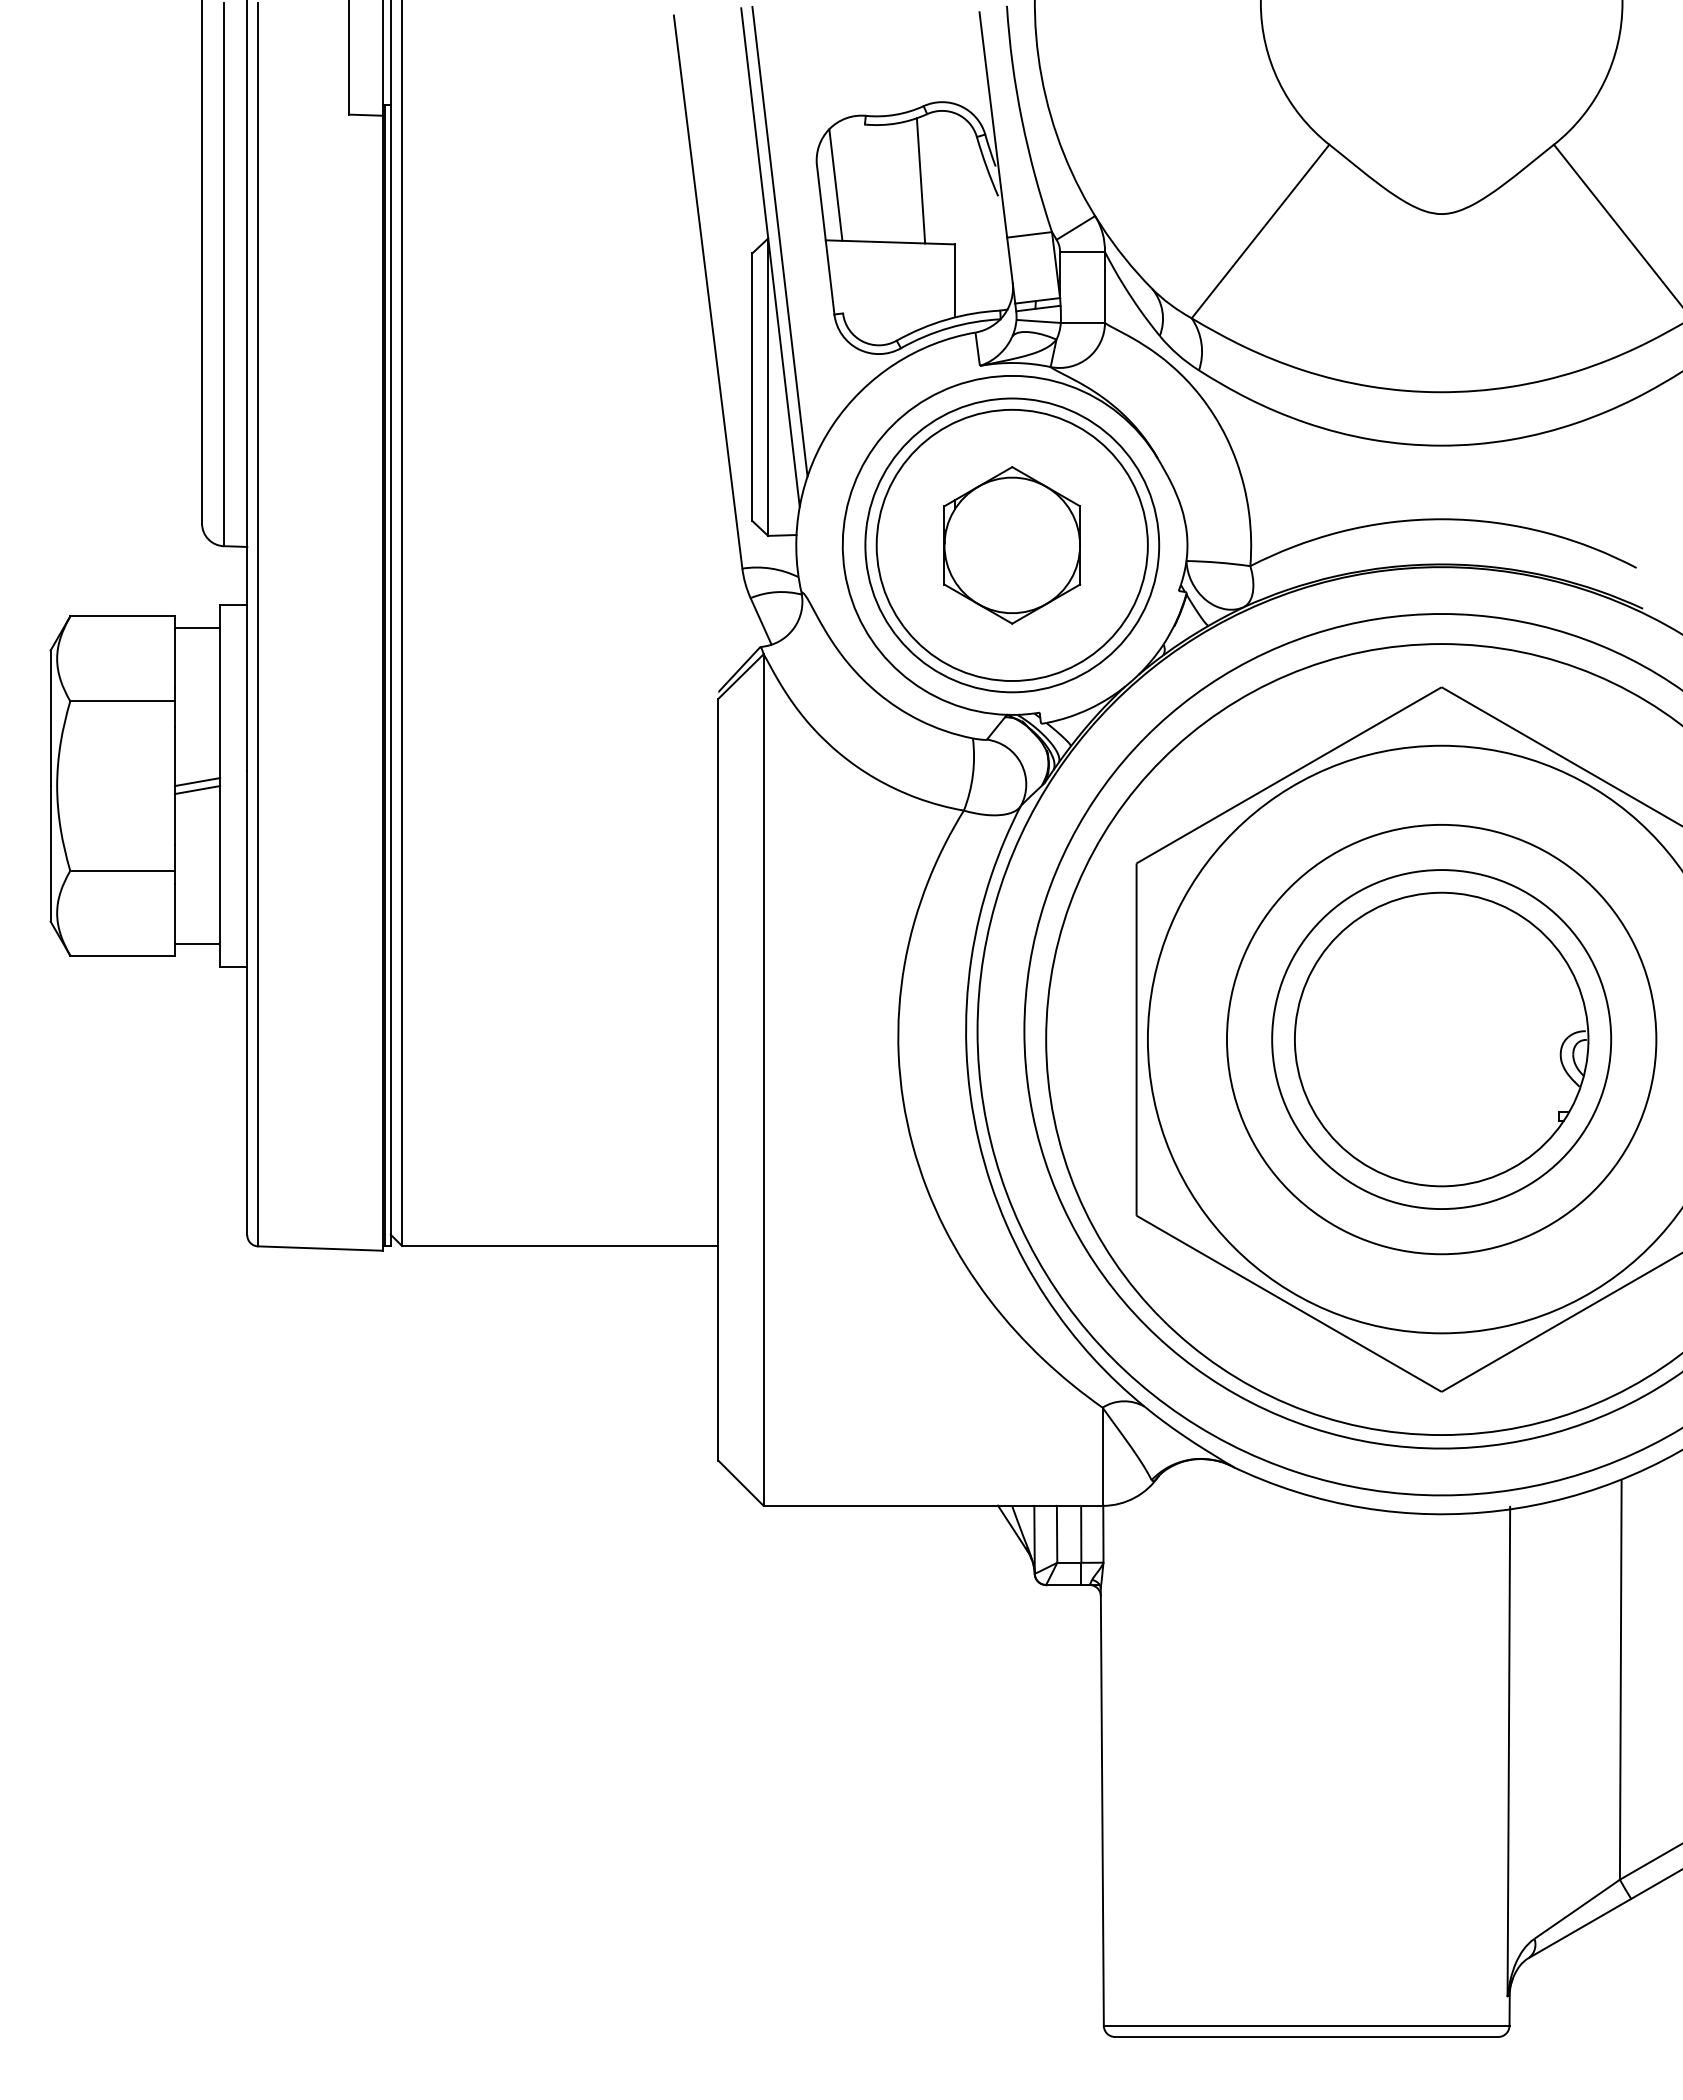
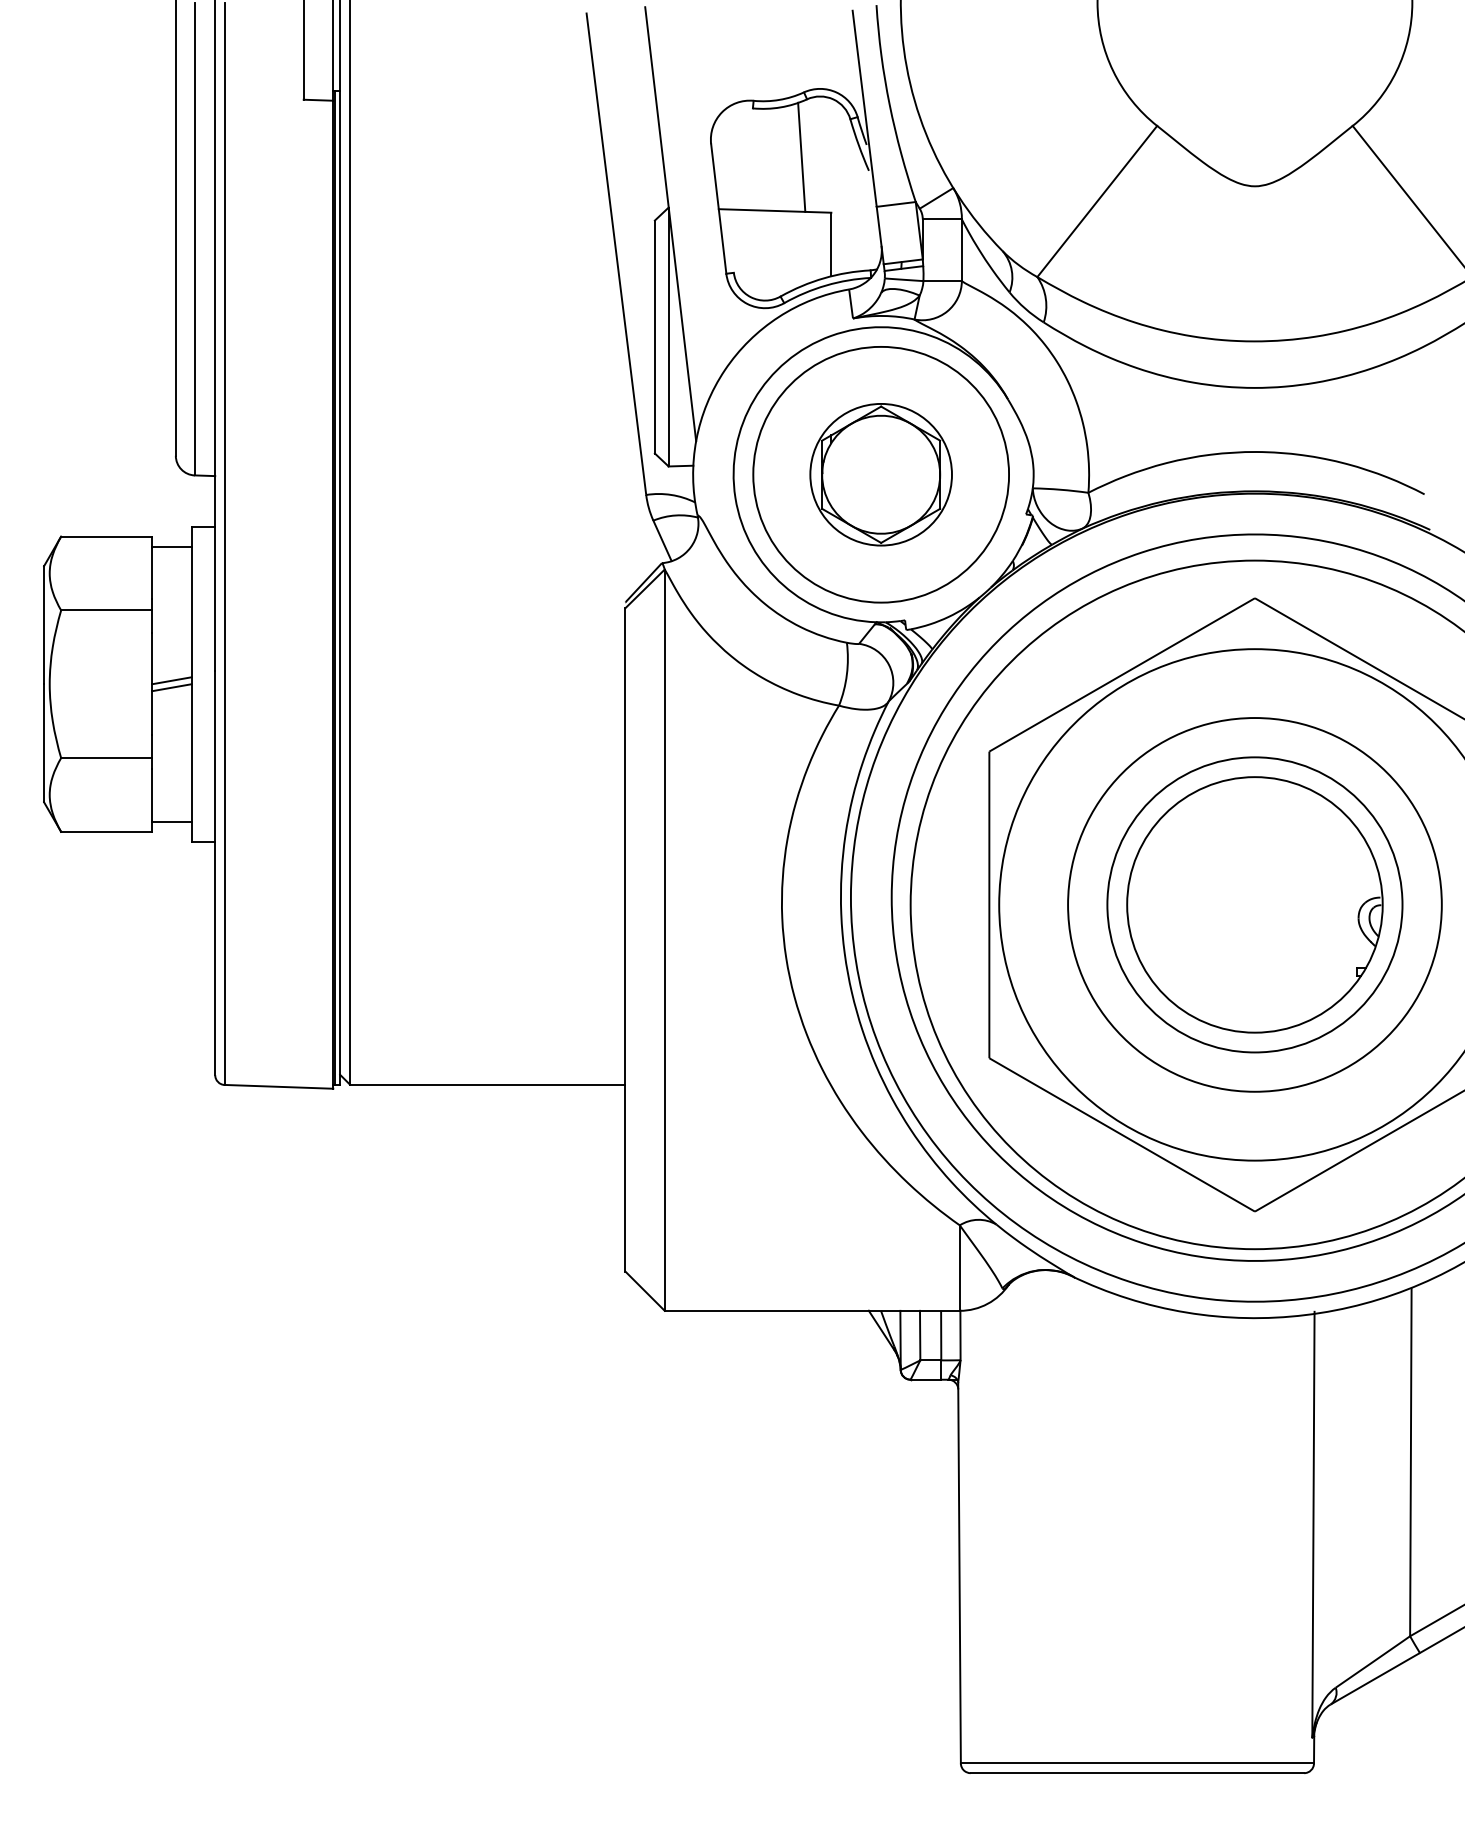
line: (835, 184) -> (727, 160), removed
line: (779, 241) -> (678, 210), removed
circle: (1011, 545) -> (880, 474), size x0.6

